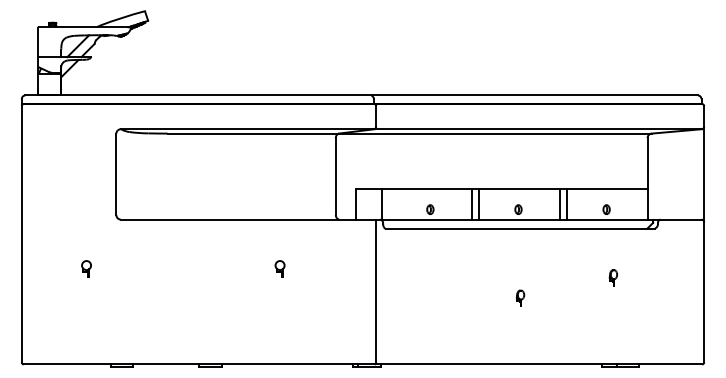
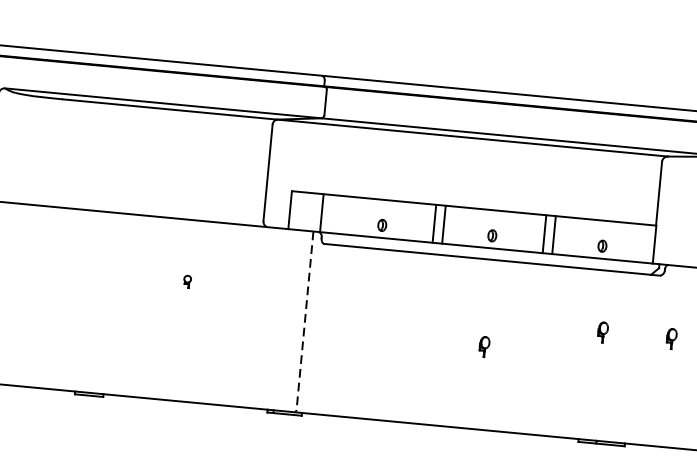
part: (279, 268) -> (186, 281), size x0.6
part: (667, 277) -> (670, 338), added
line: (376, 291) -> (305, 321), solid -> dashed

